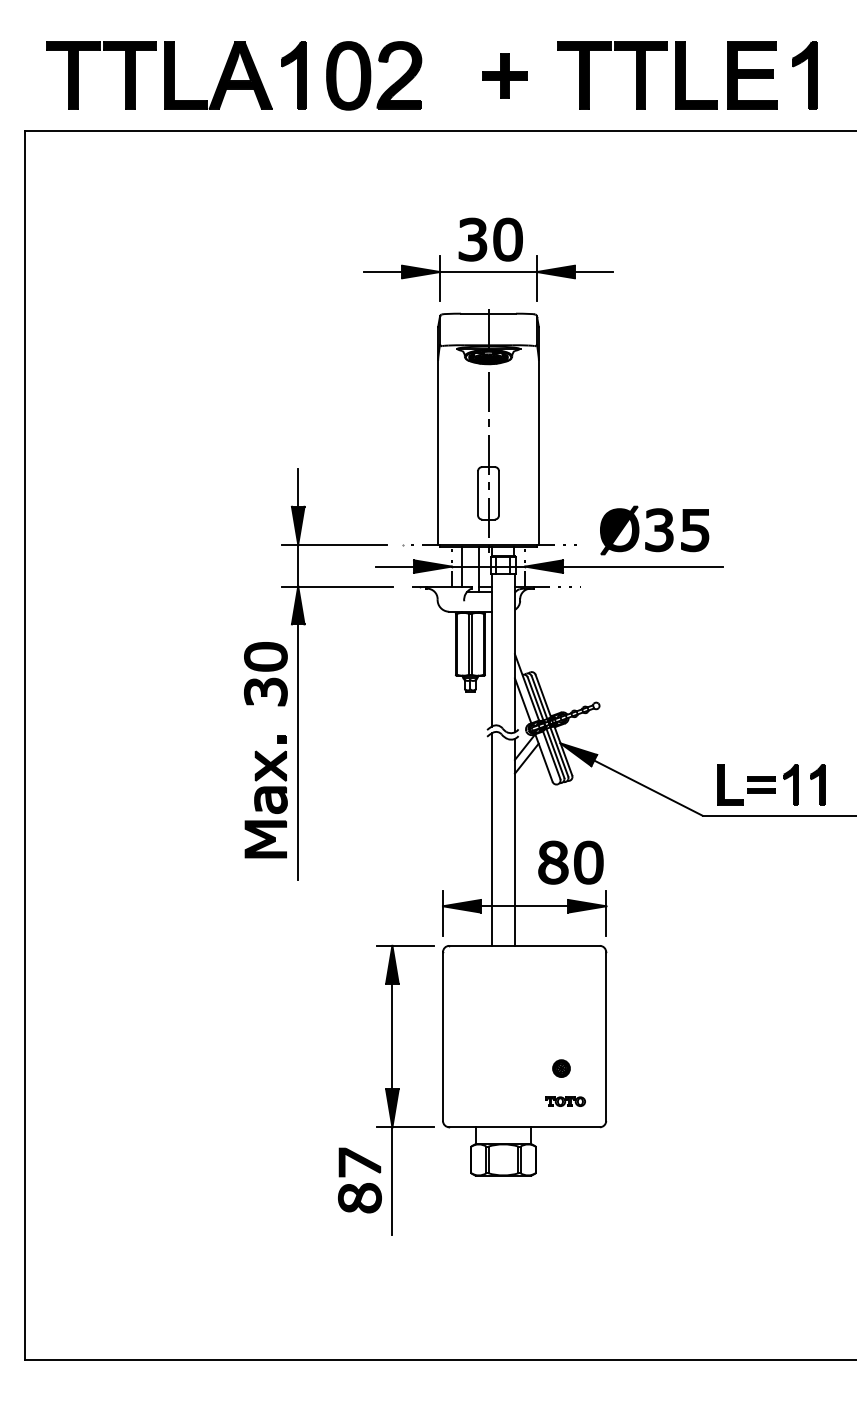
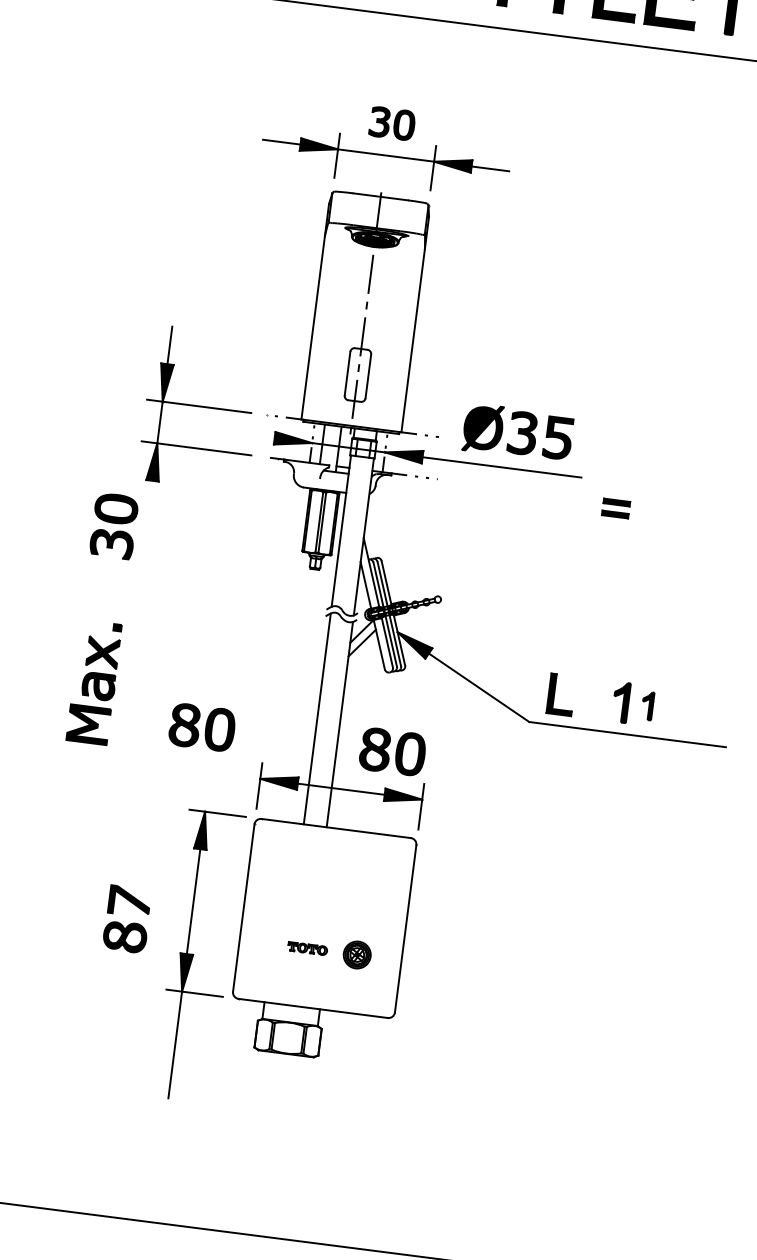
part: (490, 239) -> (392, 123), size x0.7
line: (394, 566) -> (255, 435), removed
line: (298, 751) -> (136, 606), removed
part: (761, 784) -> (616, 508), moved
part: (817, 784) -> (647, 705), size x0.7
part: (265, 796) -> (93, 682), moved
part: (378, 862) -> (201, 727), added
part: (561, 1068) -> (357, 954), size x1.6
part: (565, 1101) -> (307, 948), moved
part: (359, 1180) -> (126, 919), moved

